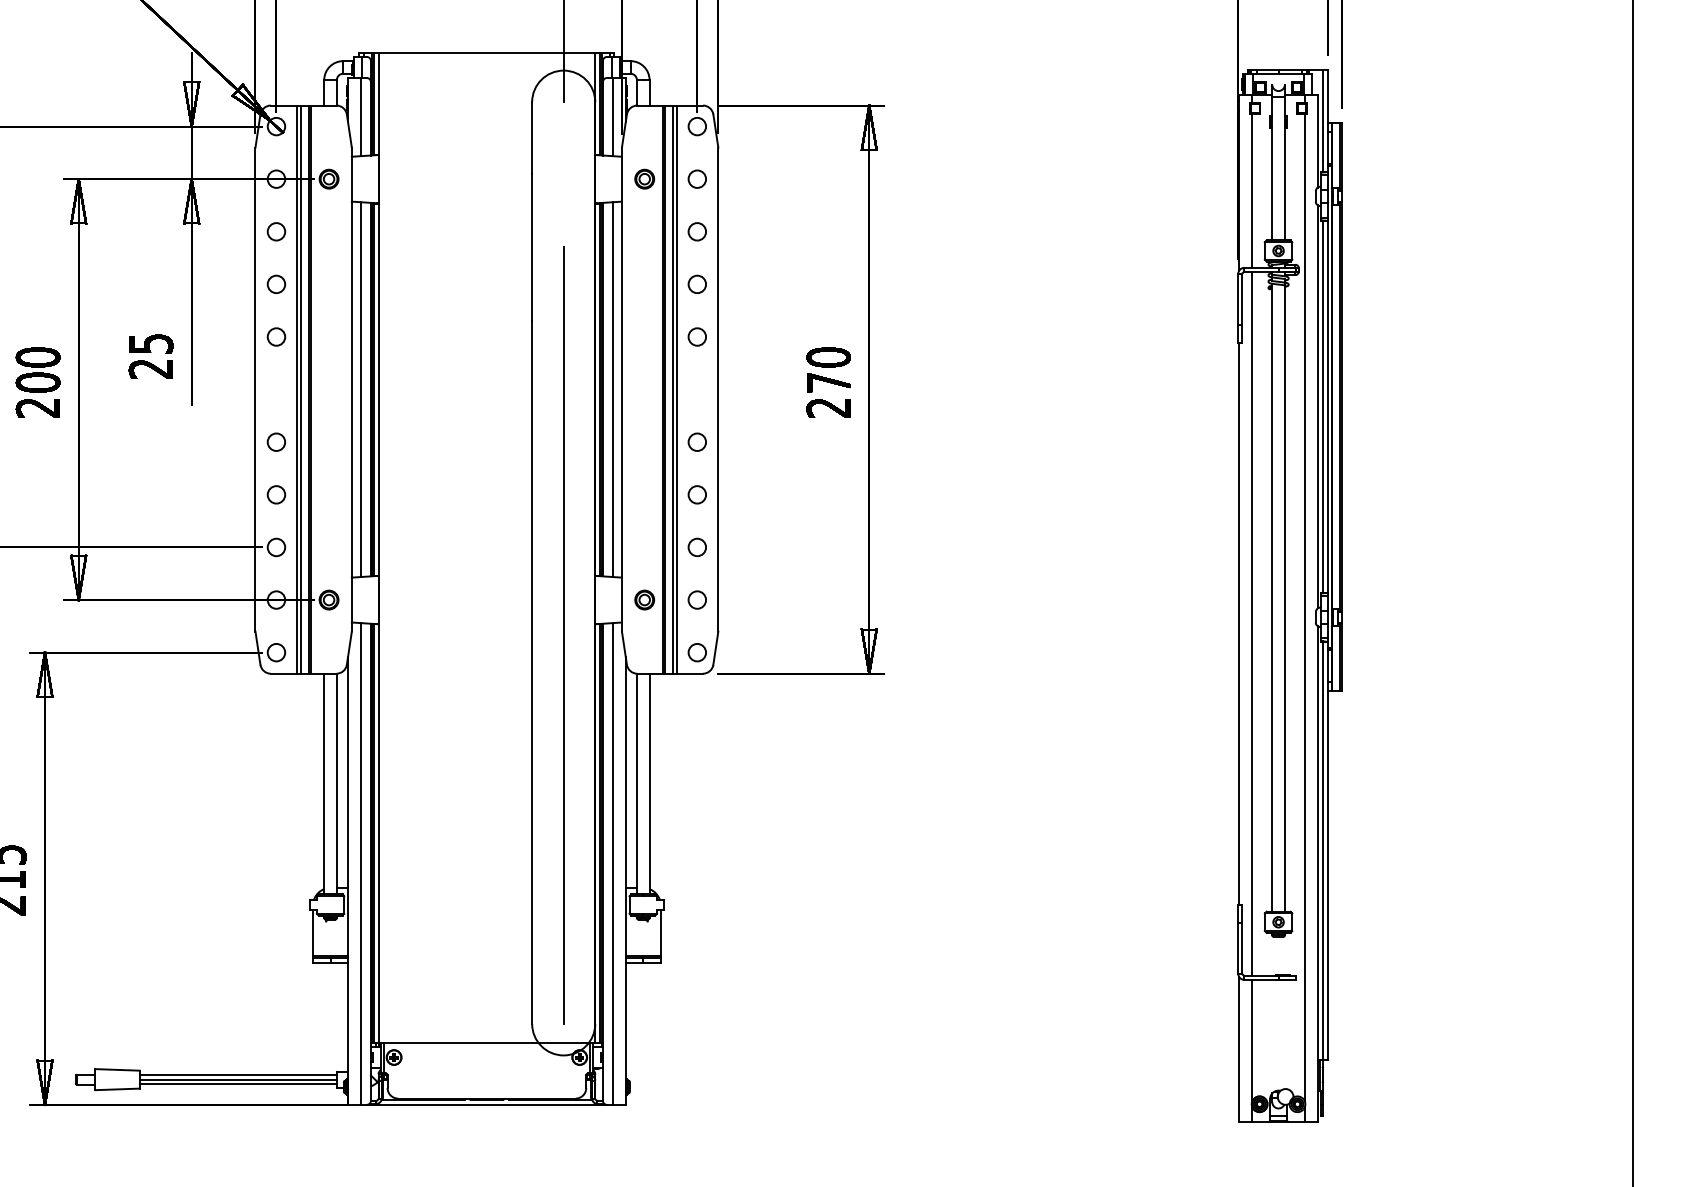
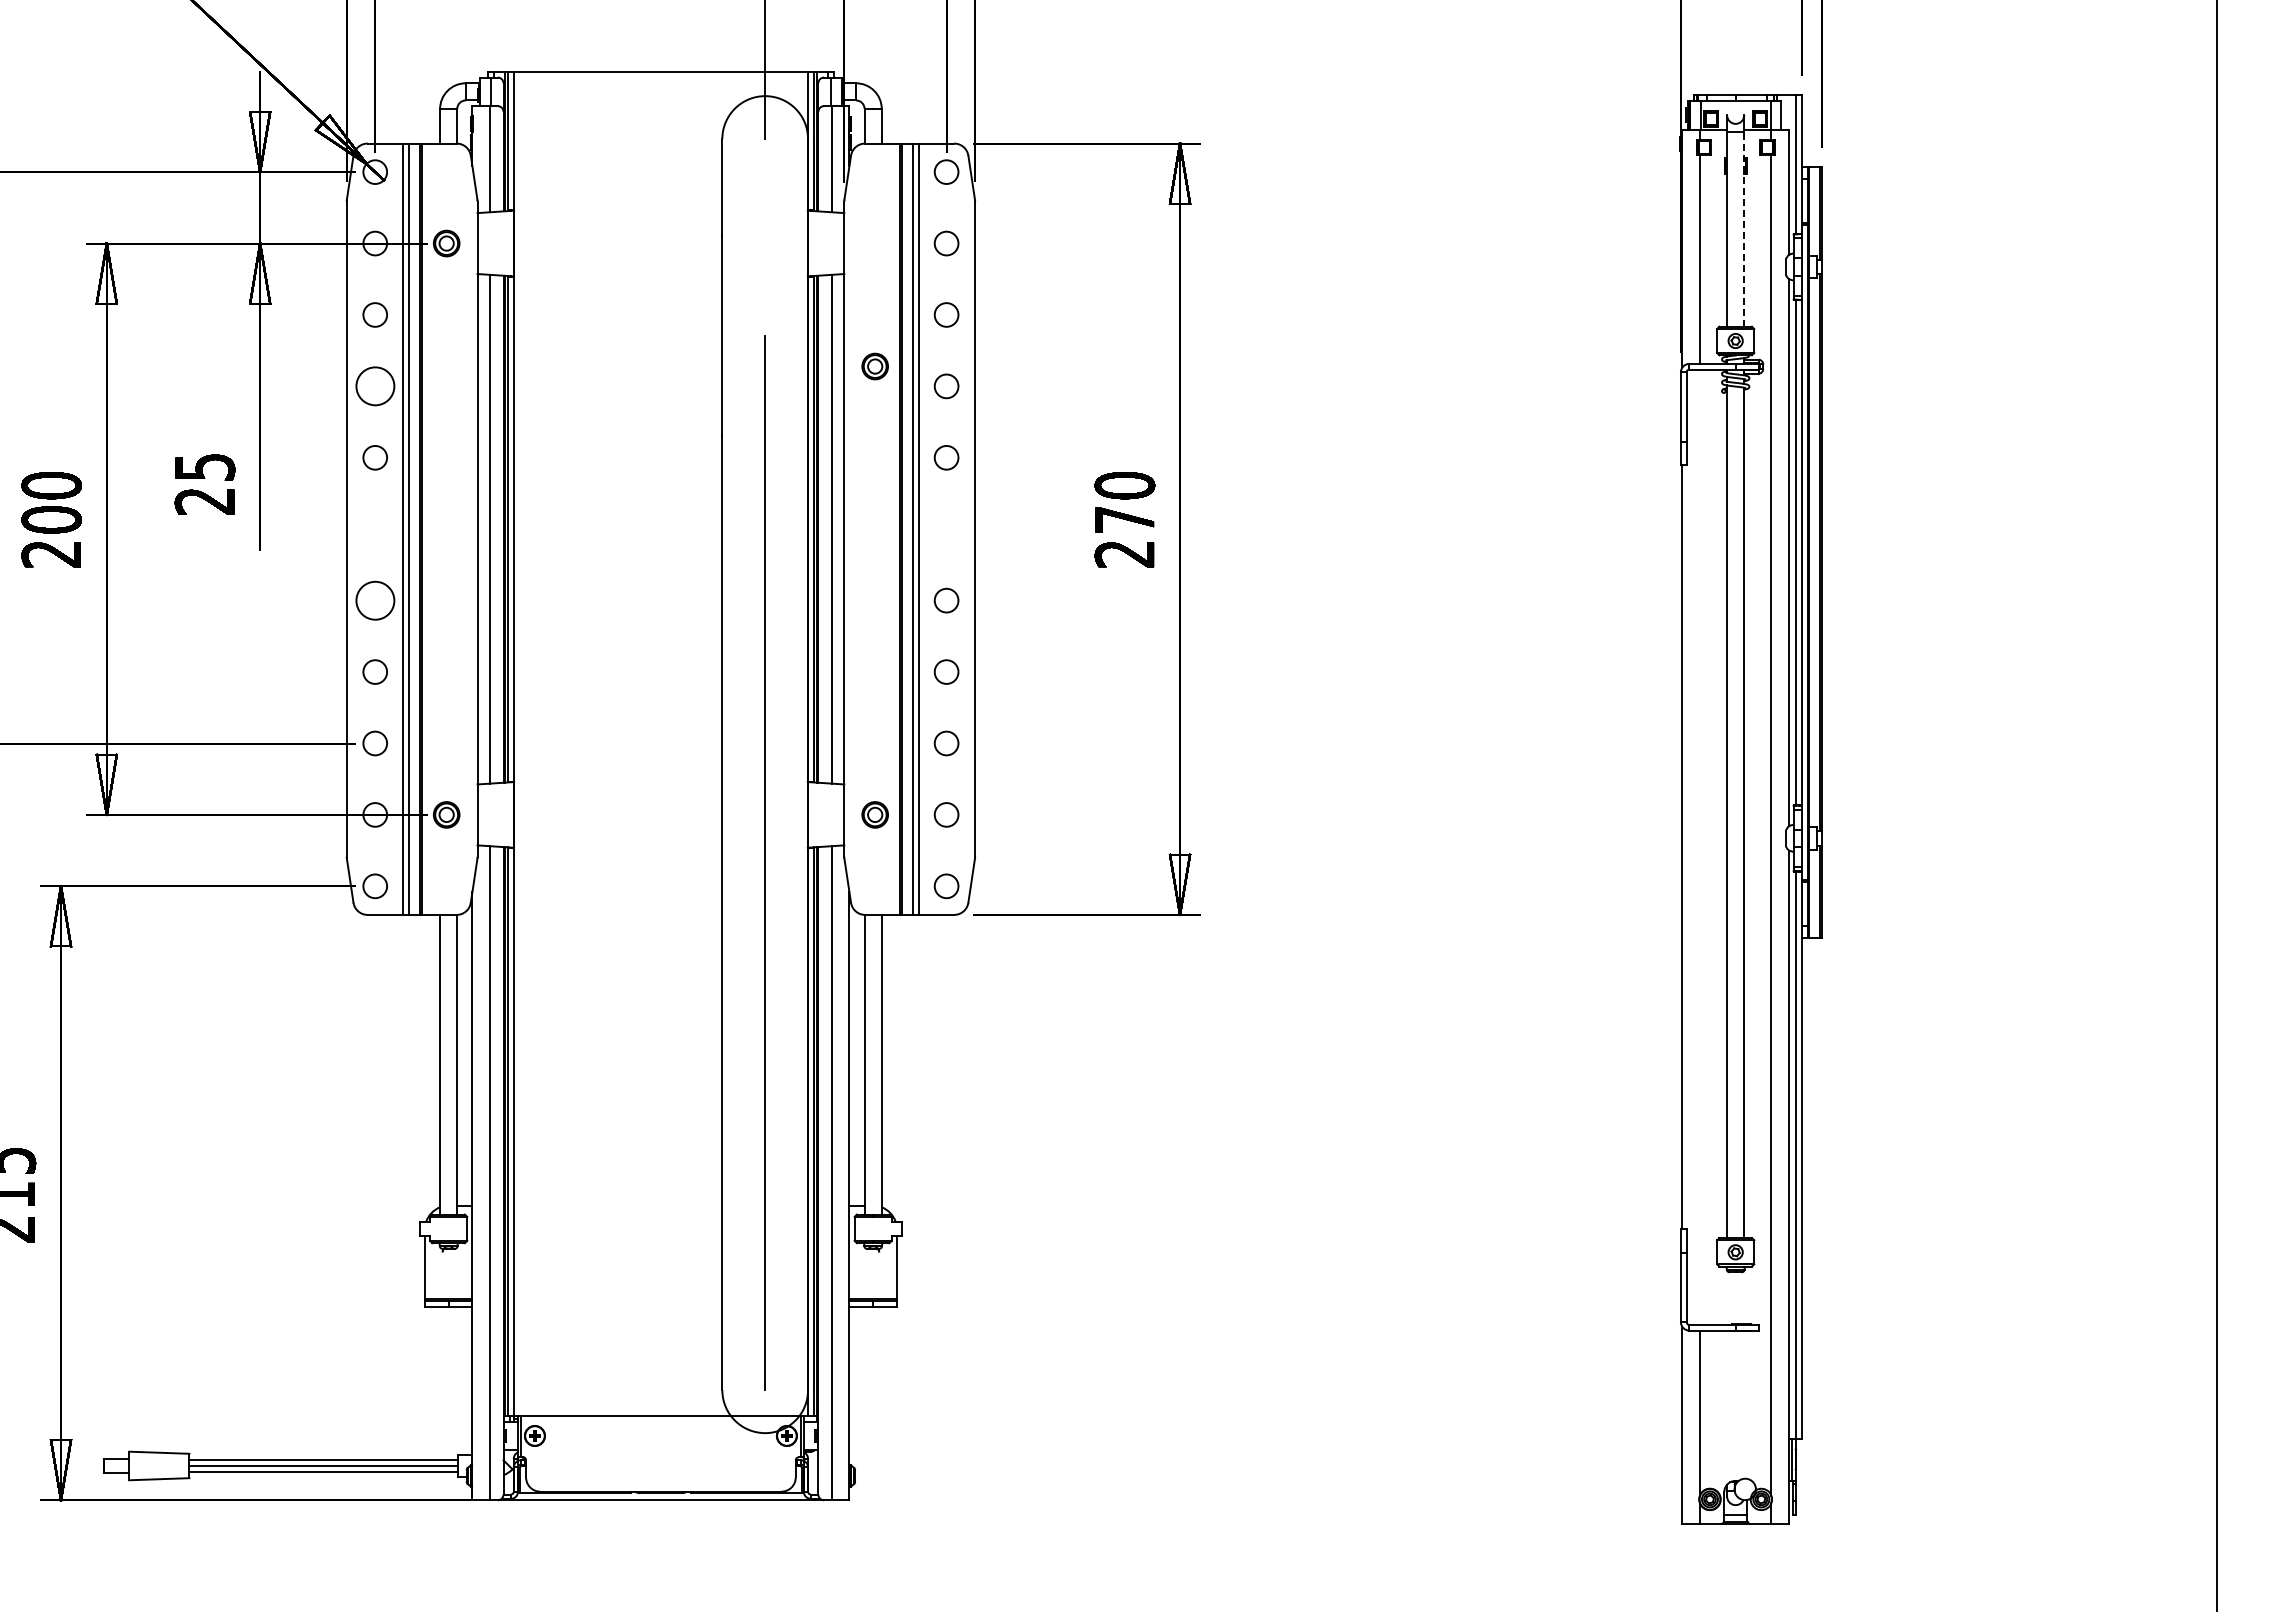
line: (1285, 168) -> (1744, 229), solid -> dashed
part: (644, 179) -> (874, 366), moved
circle: (275, 284) -> (374, 386), size x1.6
circle: (275, 442) -> (374, 600), size x1.6
line: (1251, 623) -> (1699, 846), removed

